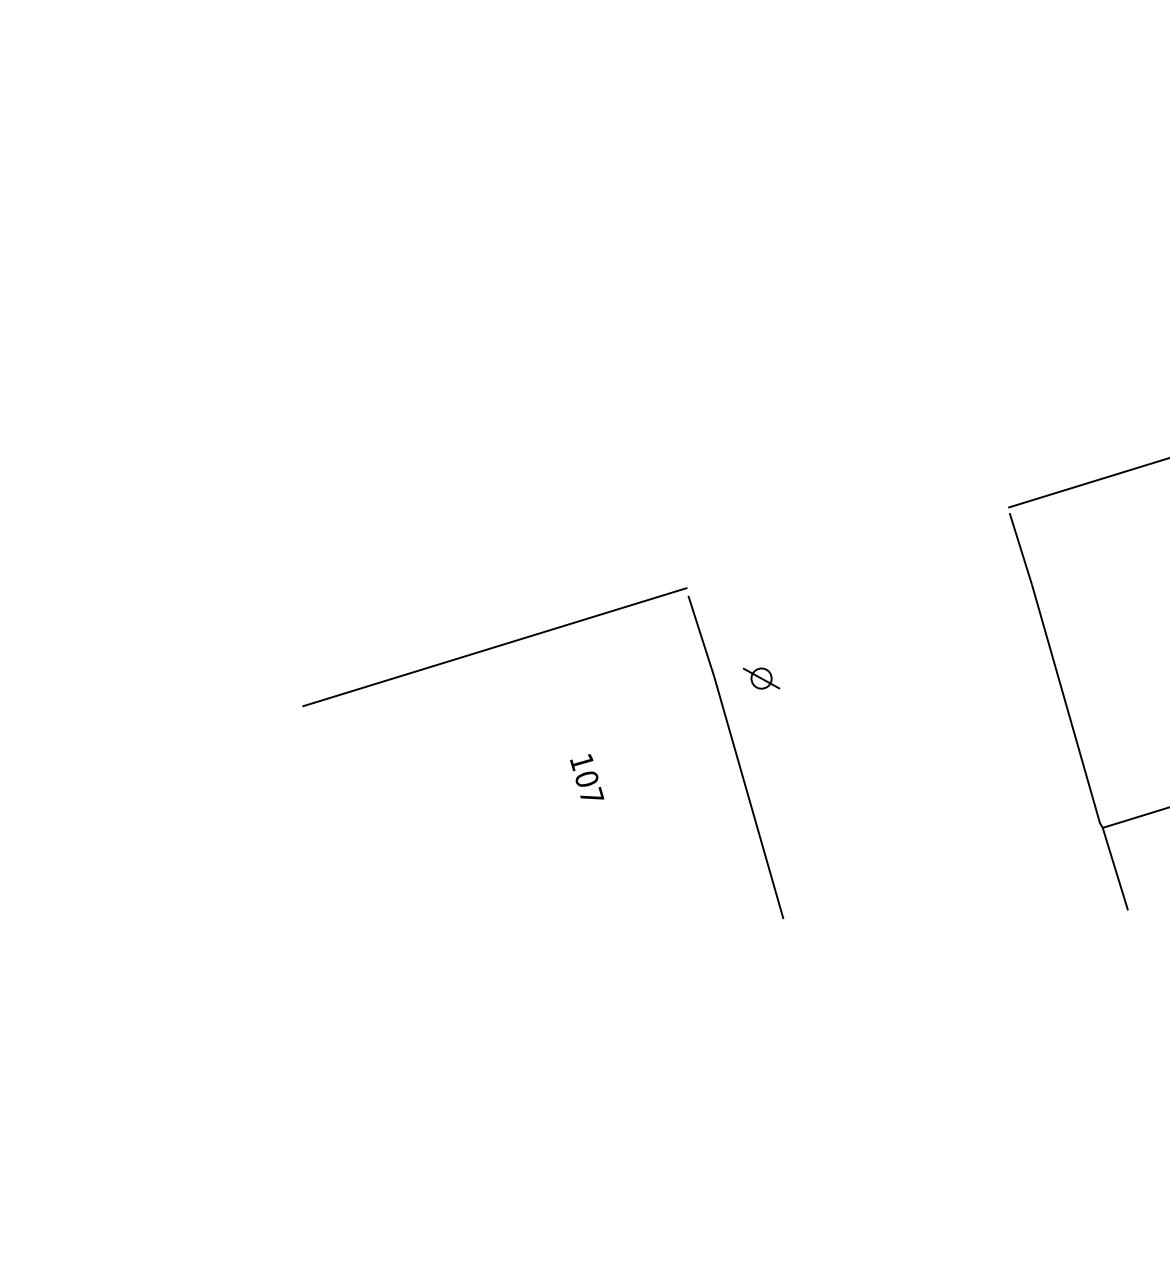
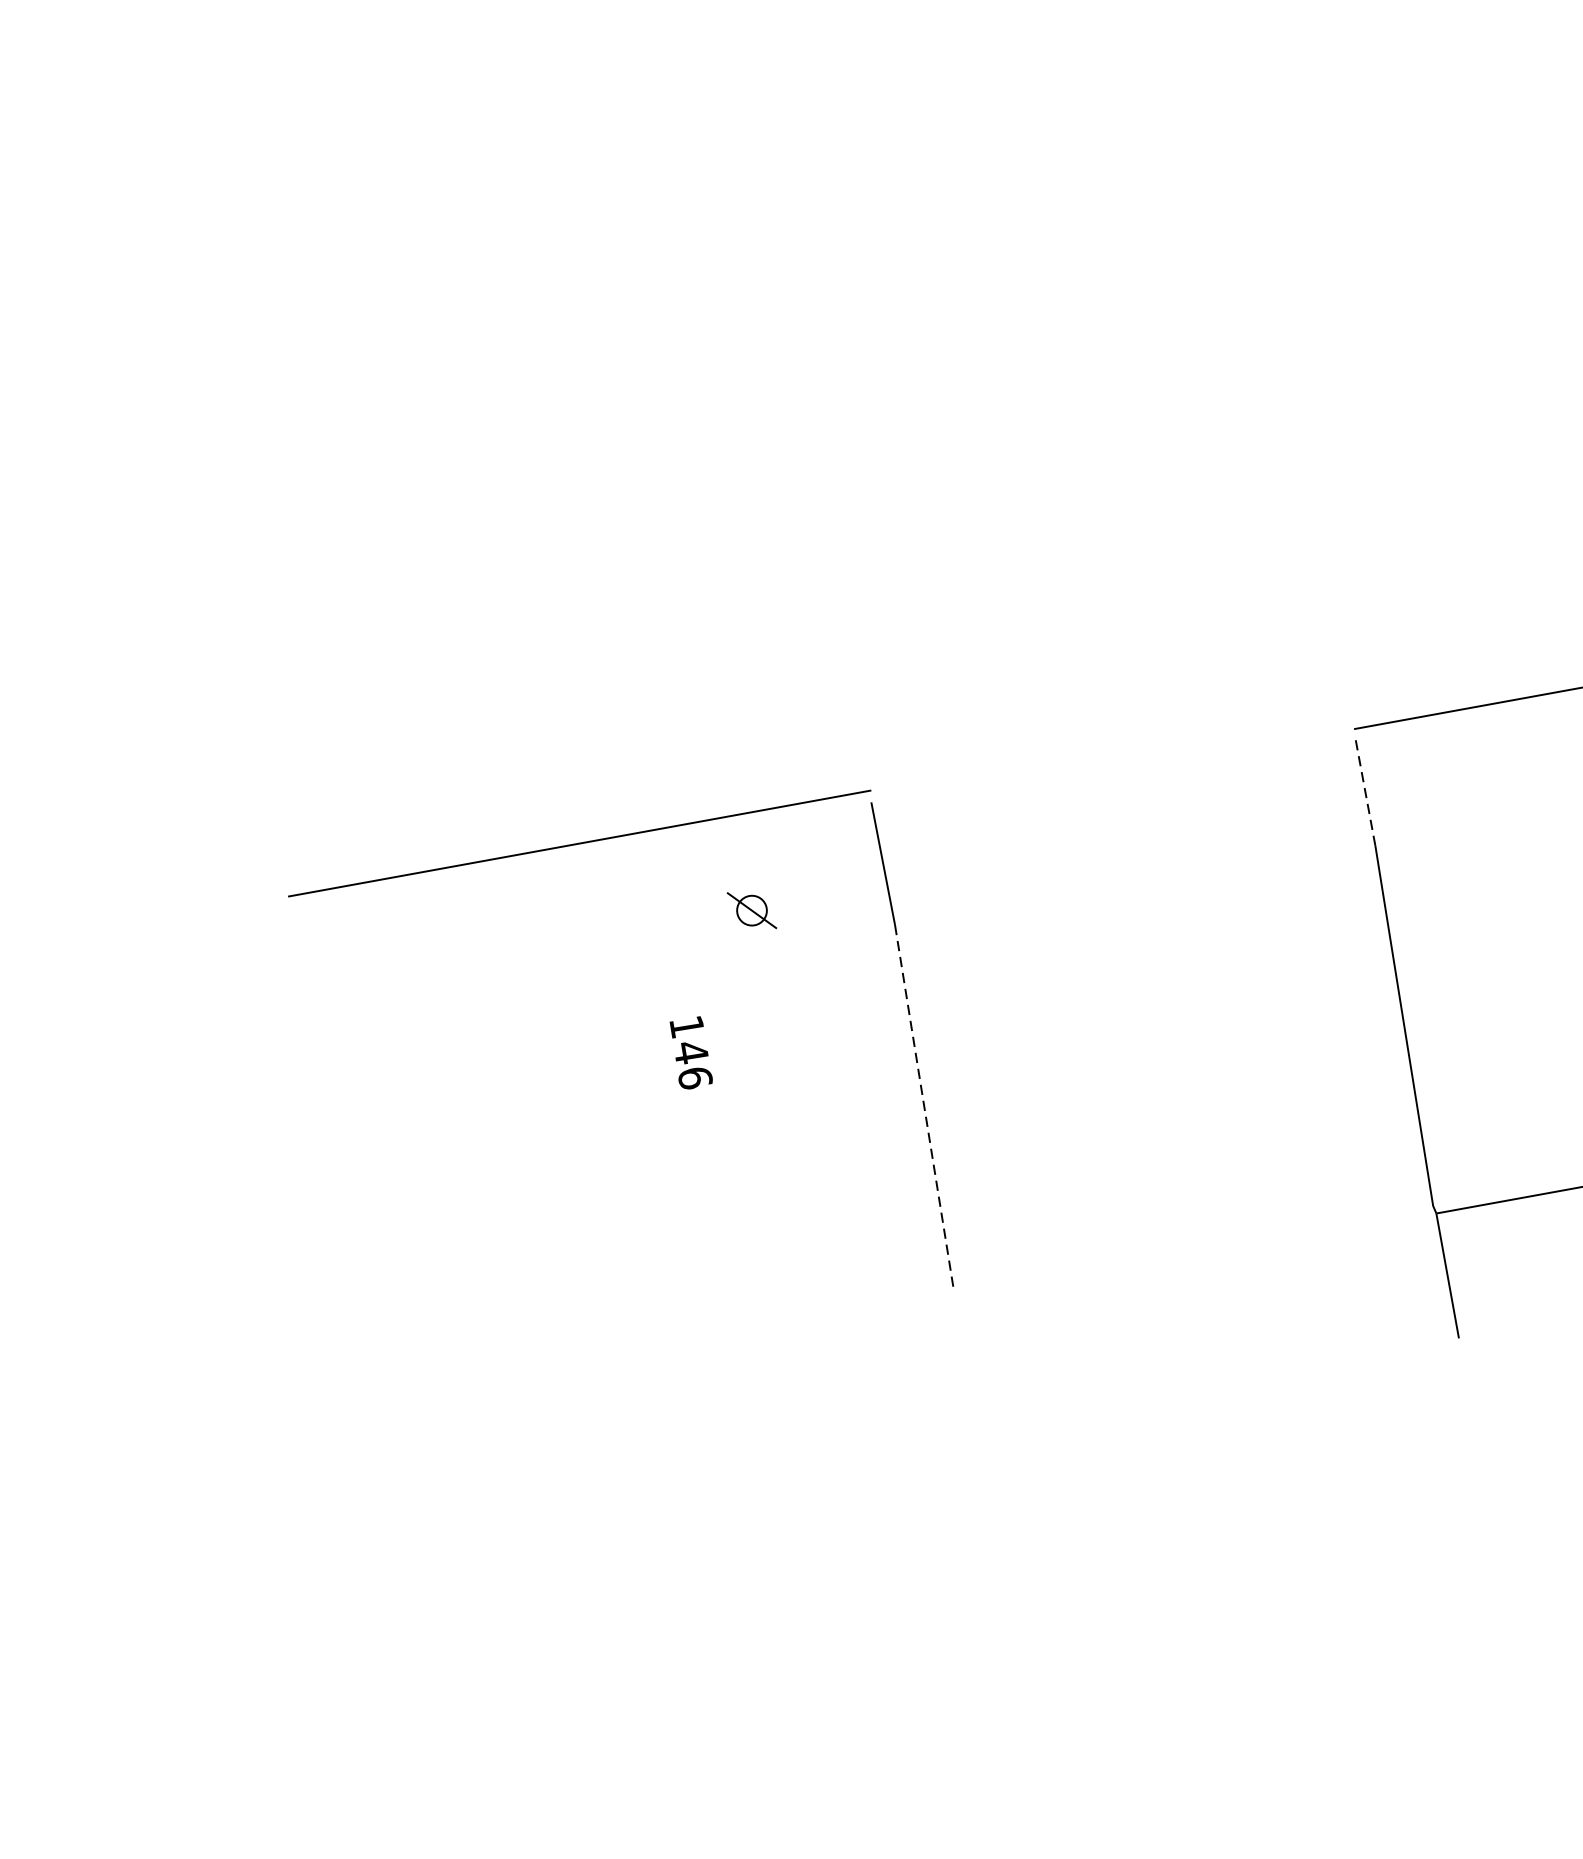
line: (1020, 548) -> (1364, 790), solid -> dashed
part: (761, 678) -> (751, 910), moved
text: (589, 787) -> (693, 1065), 107 -> 146
line: (749, 798) -> (925, 1109), solid -> dashed

